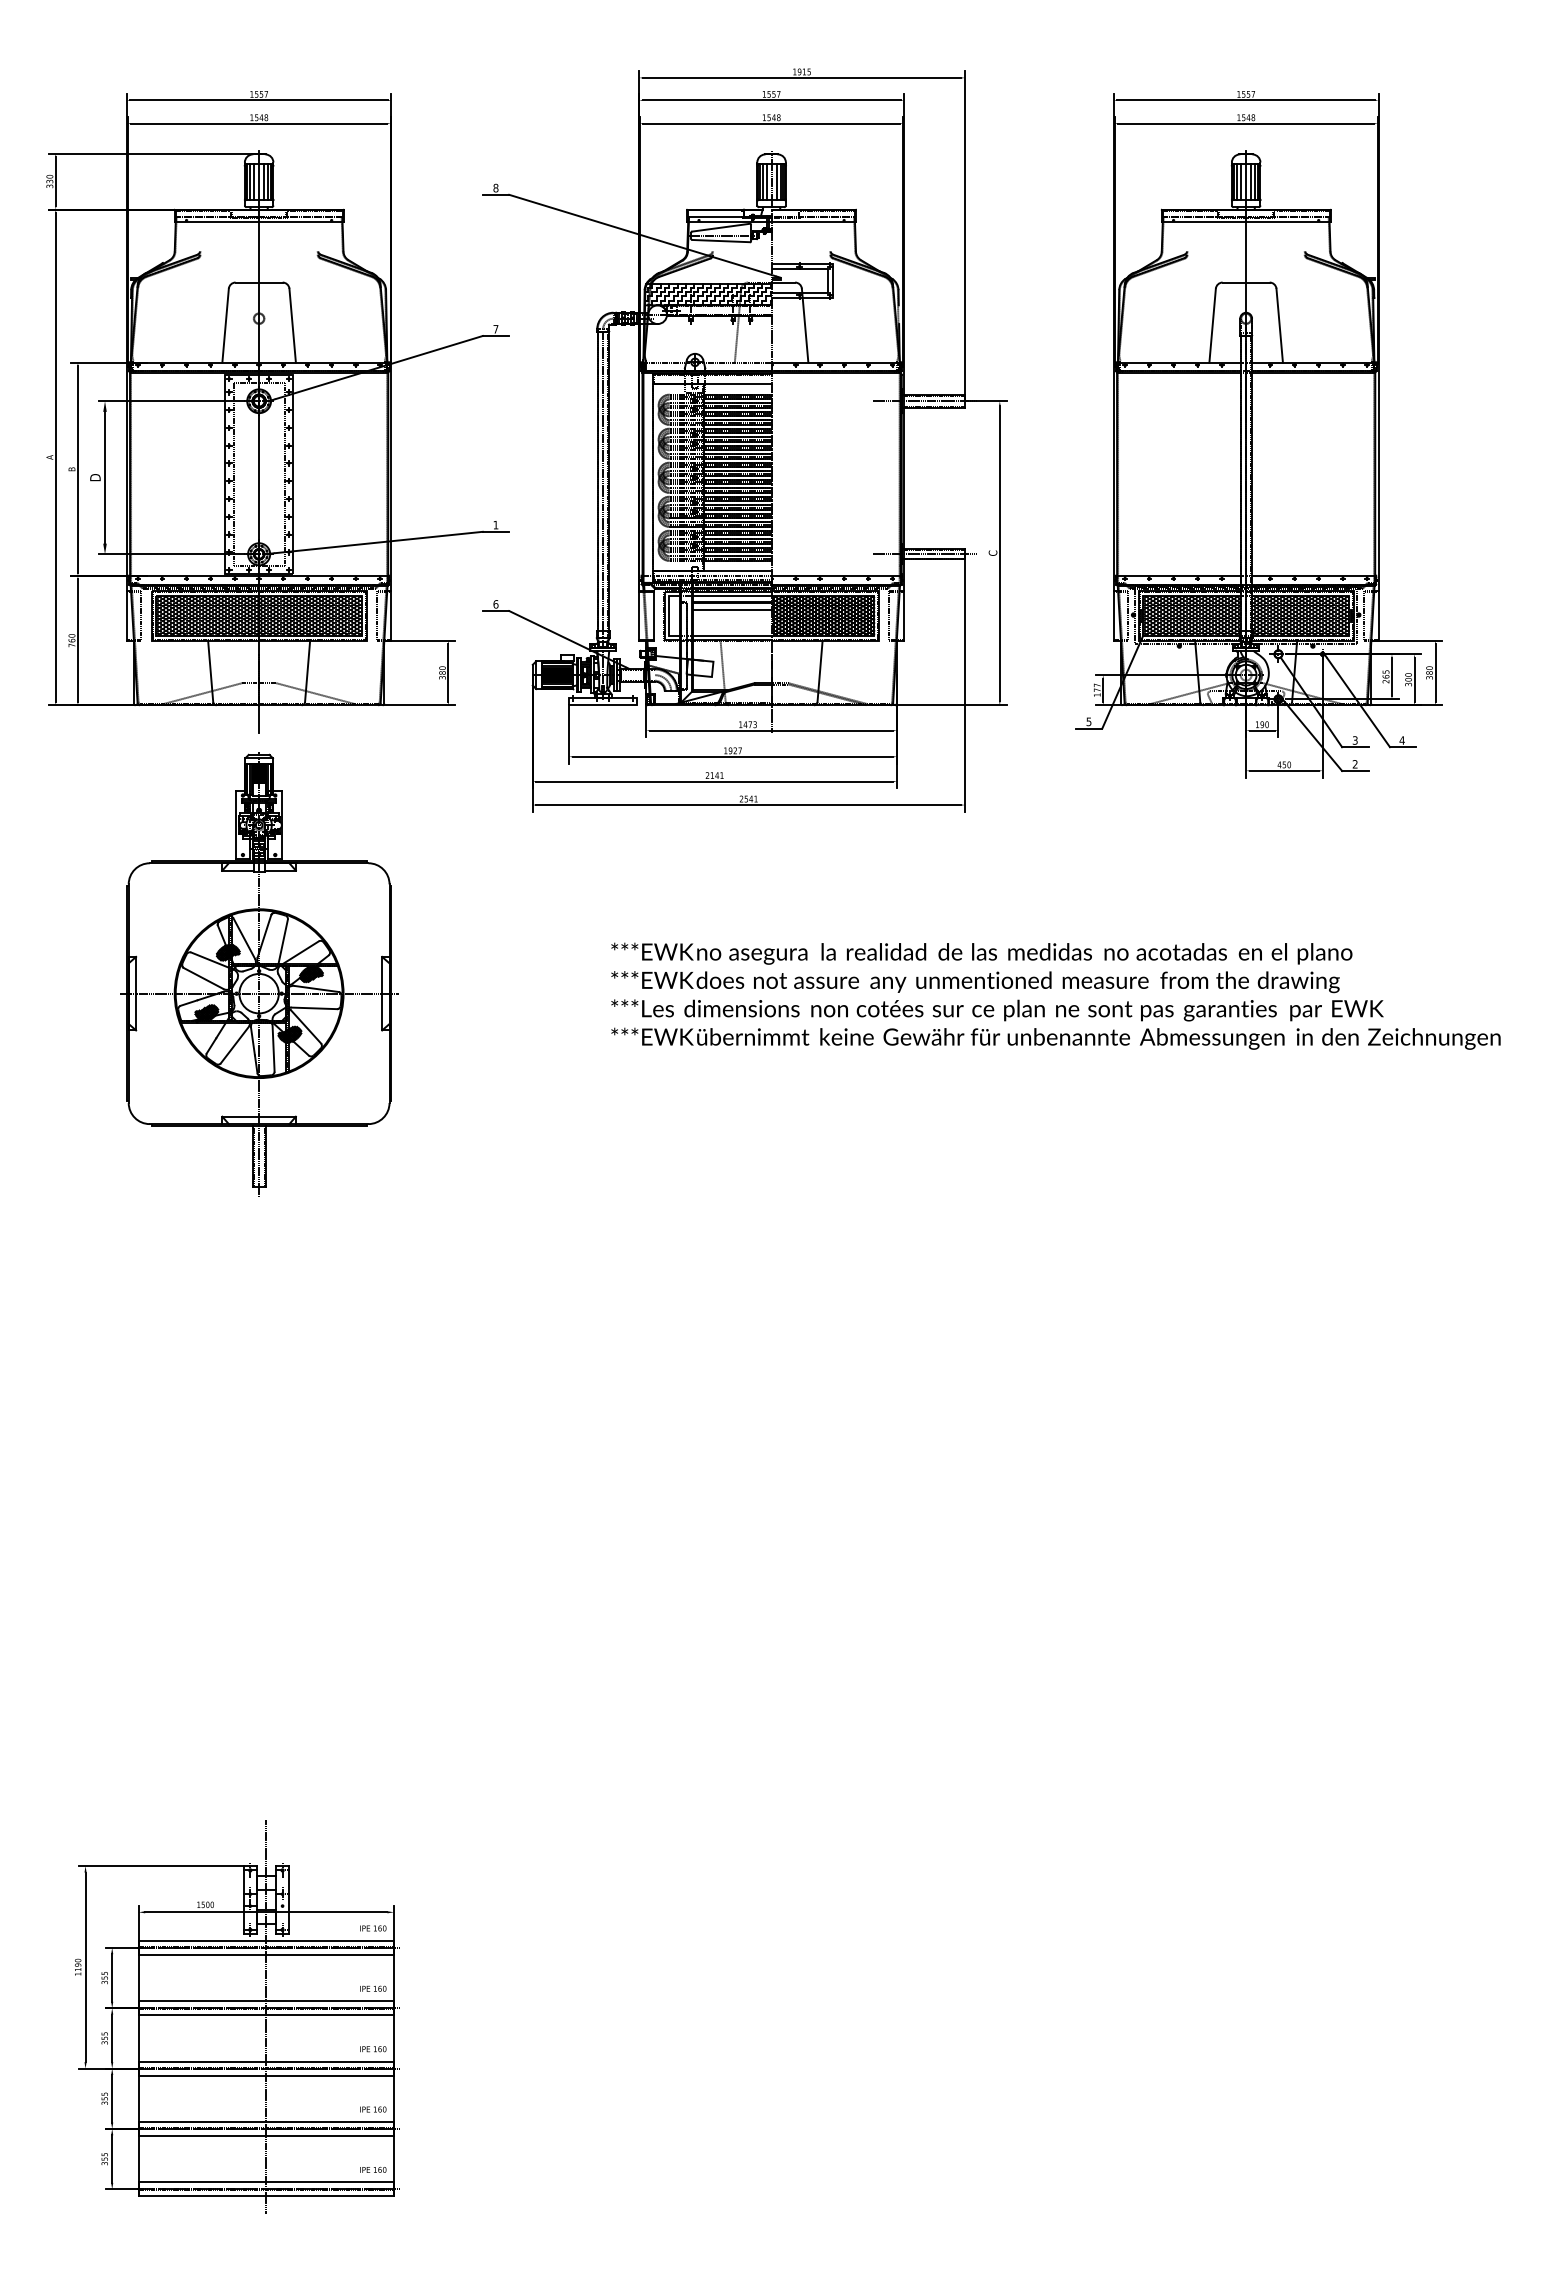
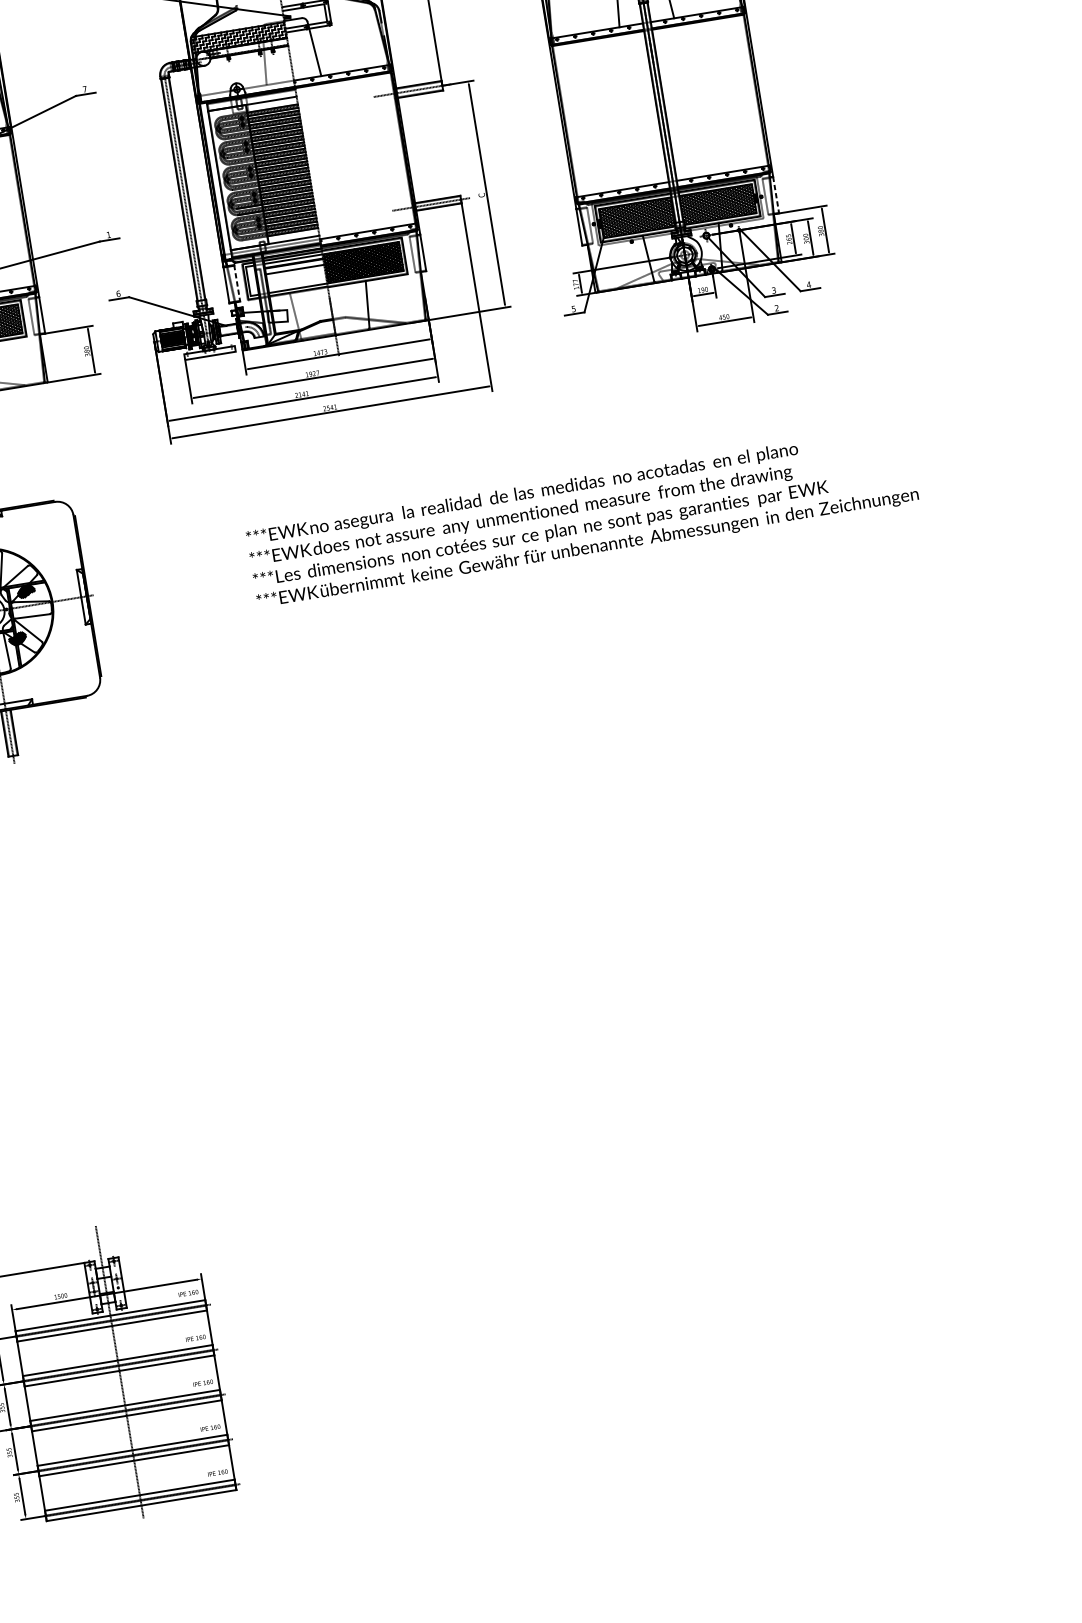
line: (653, 616) -> (237, 283), solid -> dashed
line: (1378, 616) -> (776, 195), solid -> dashed

